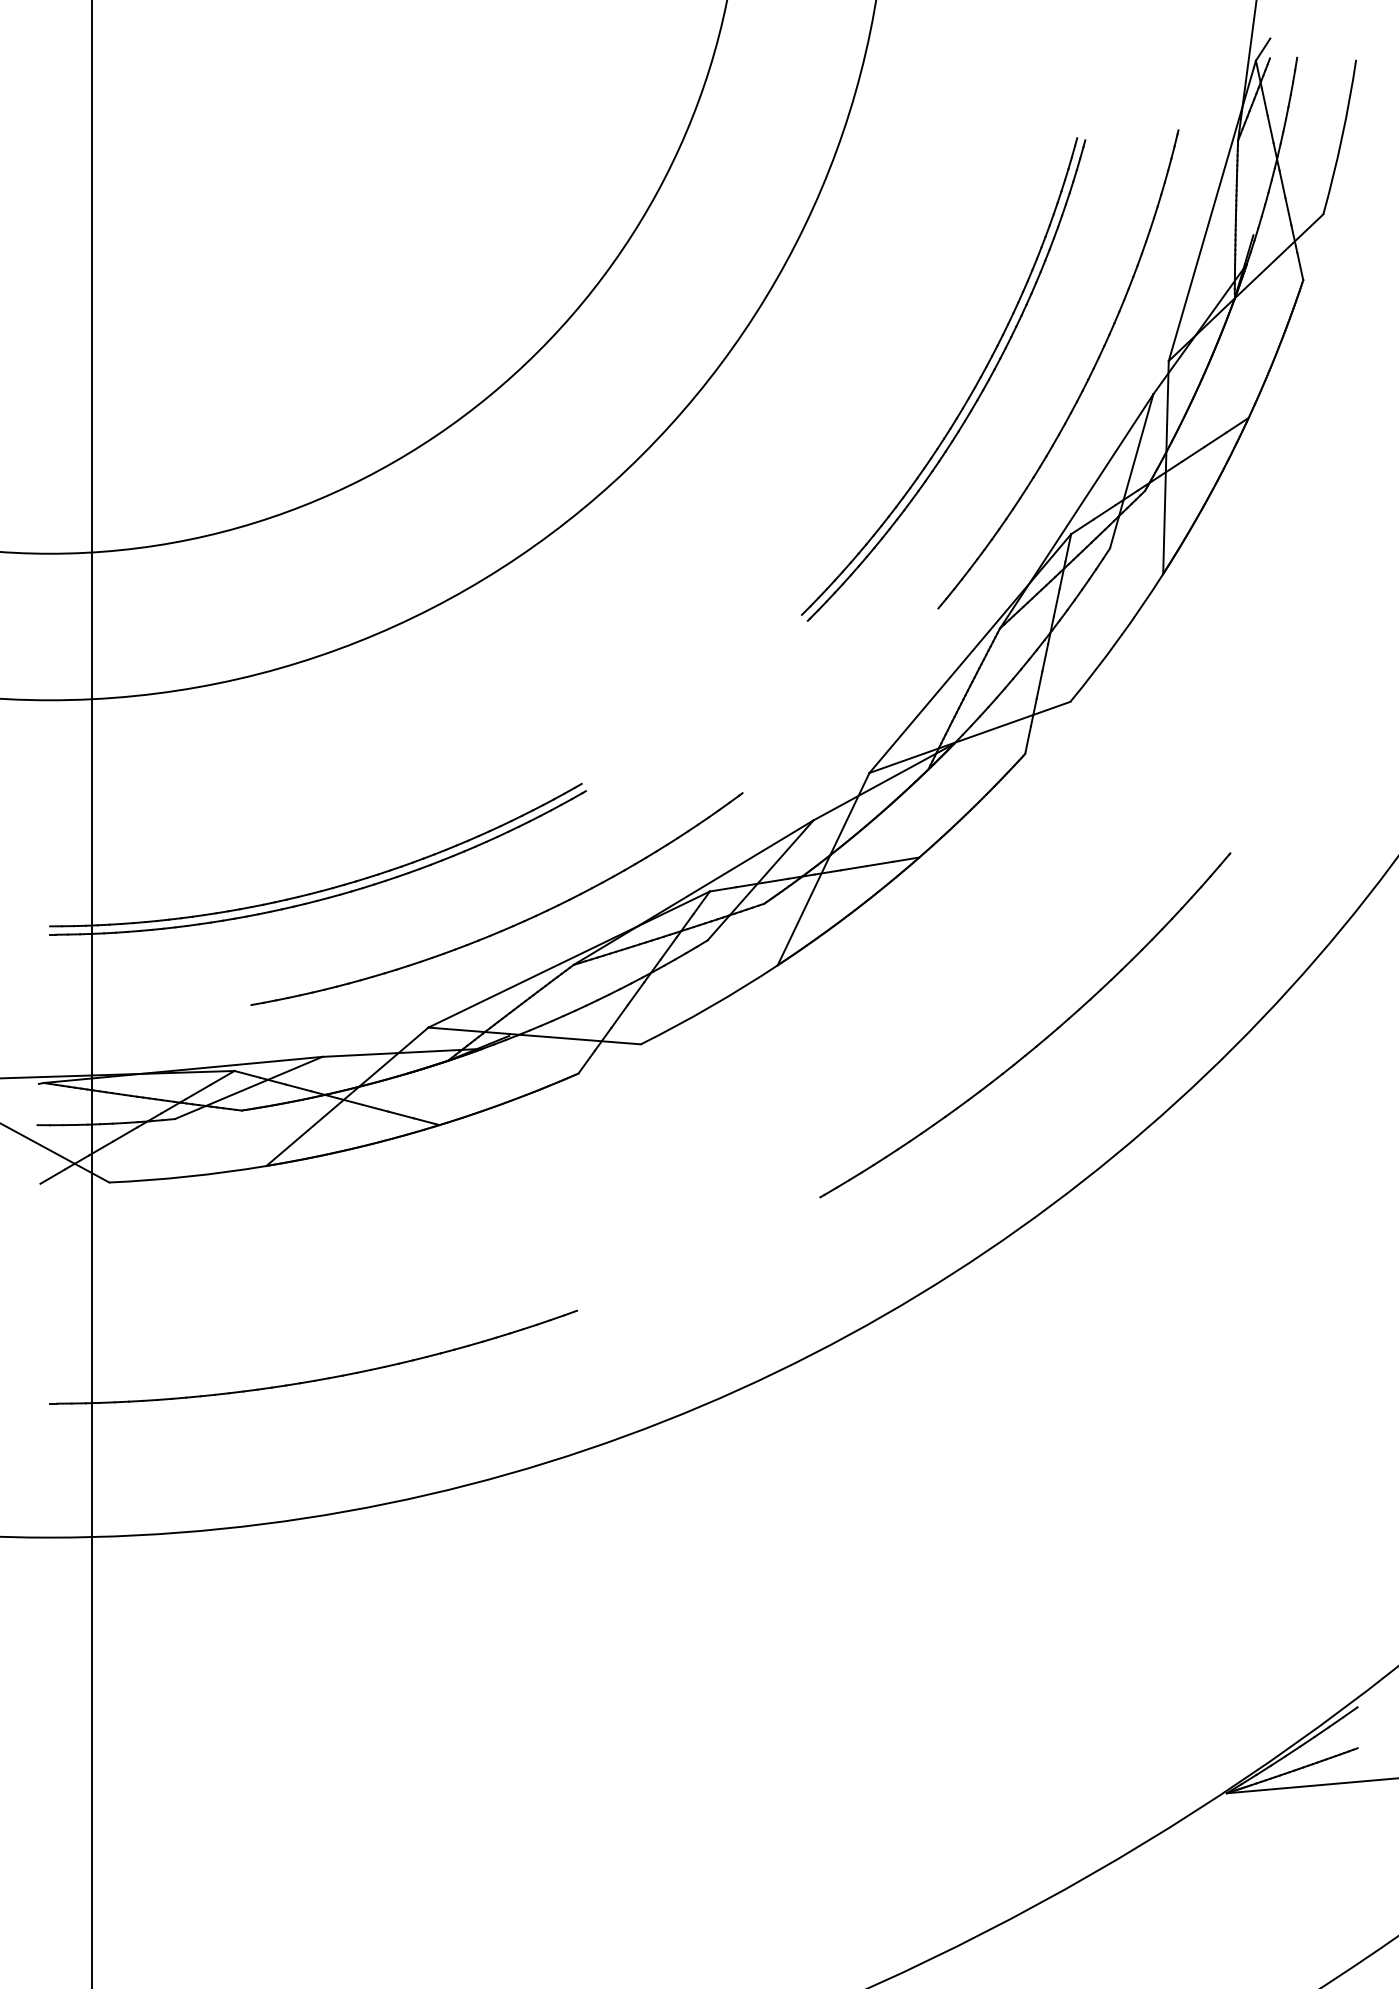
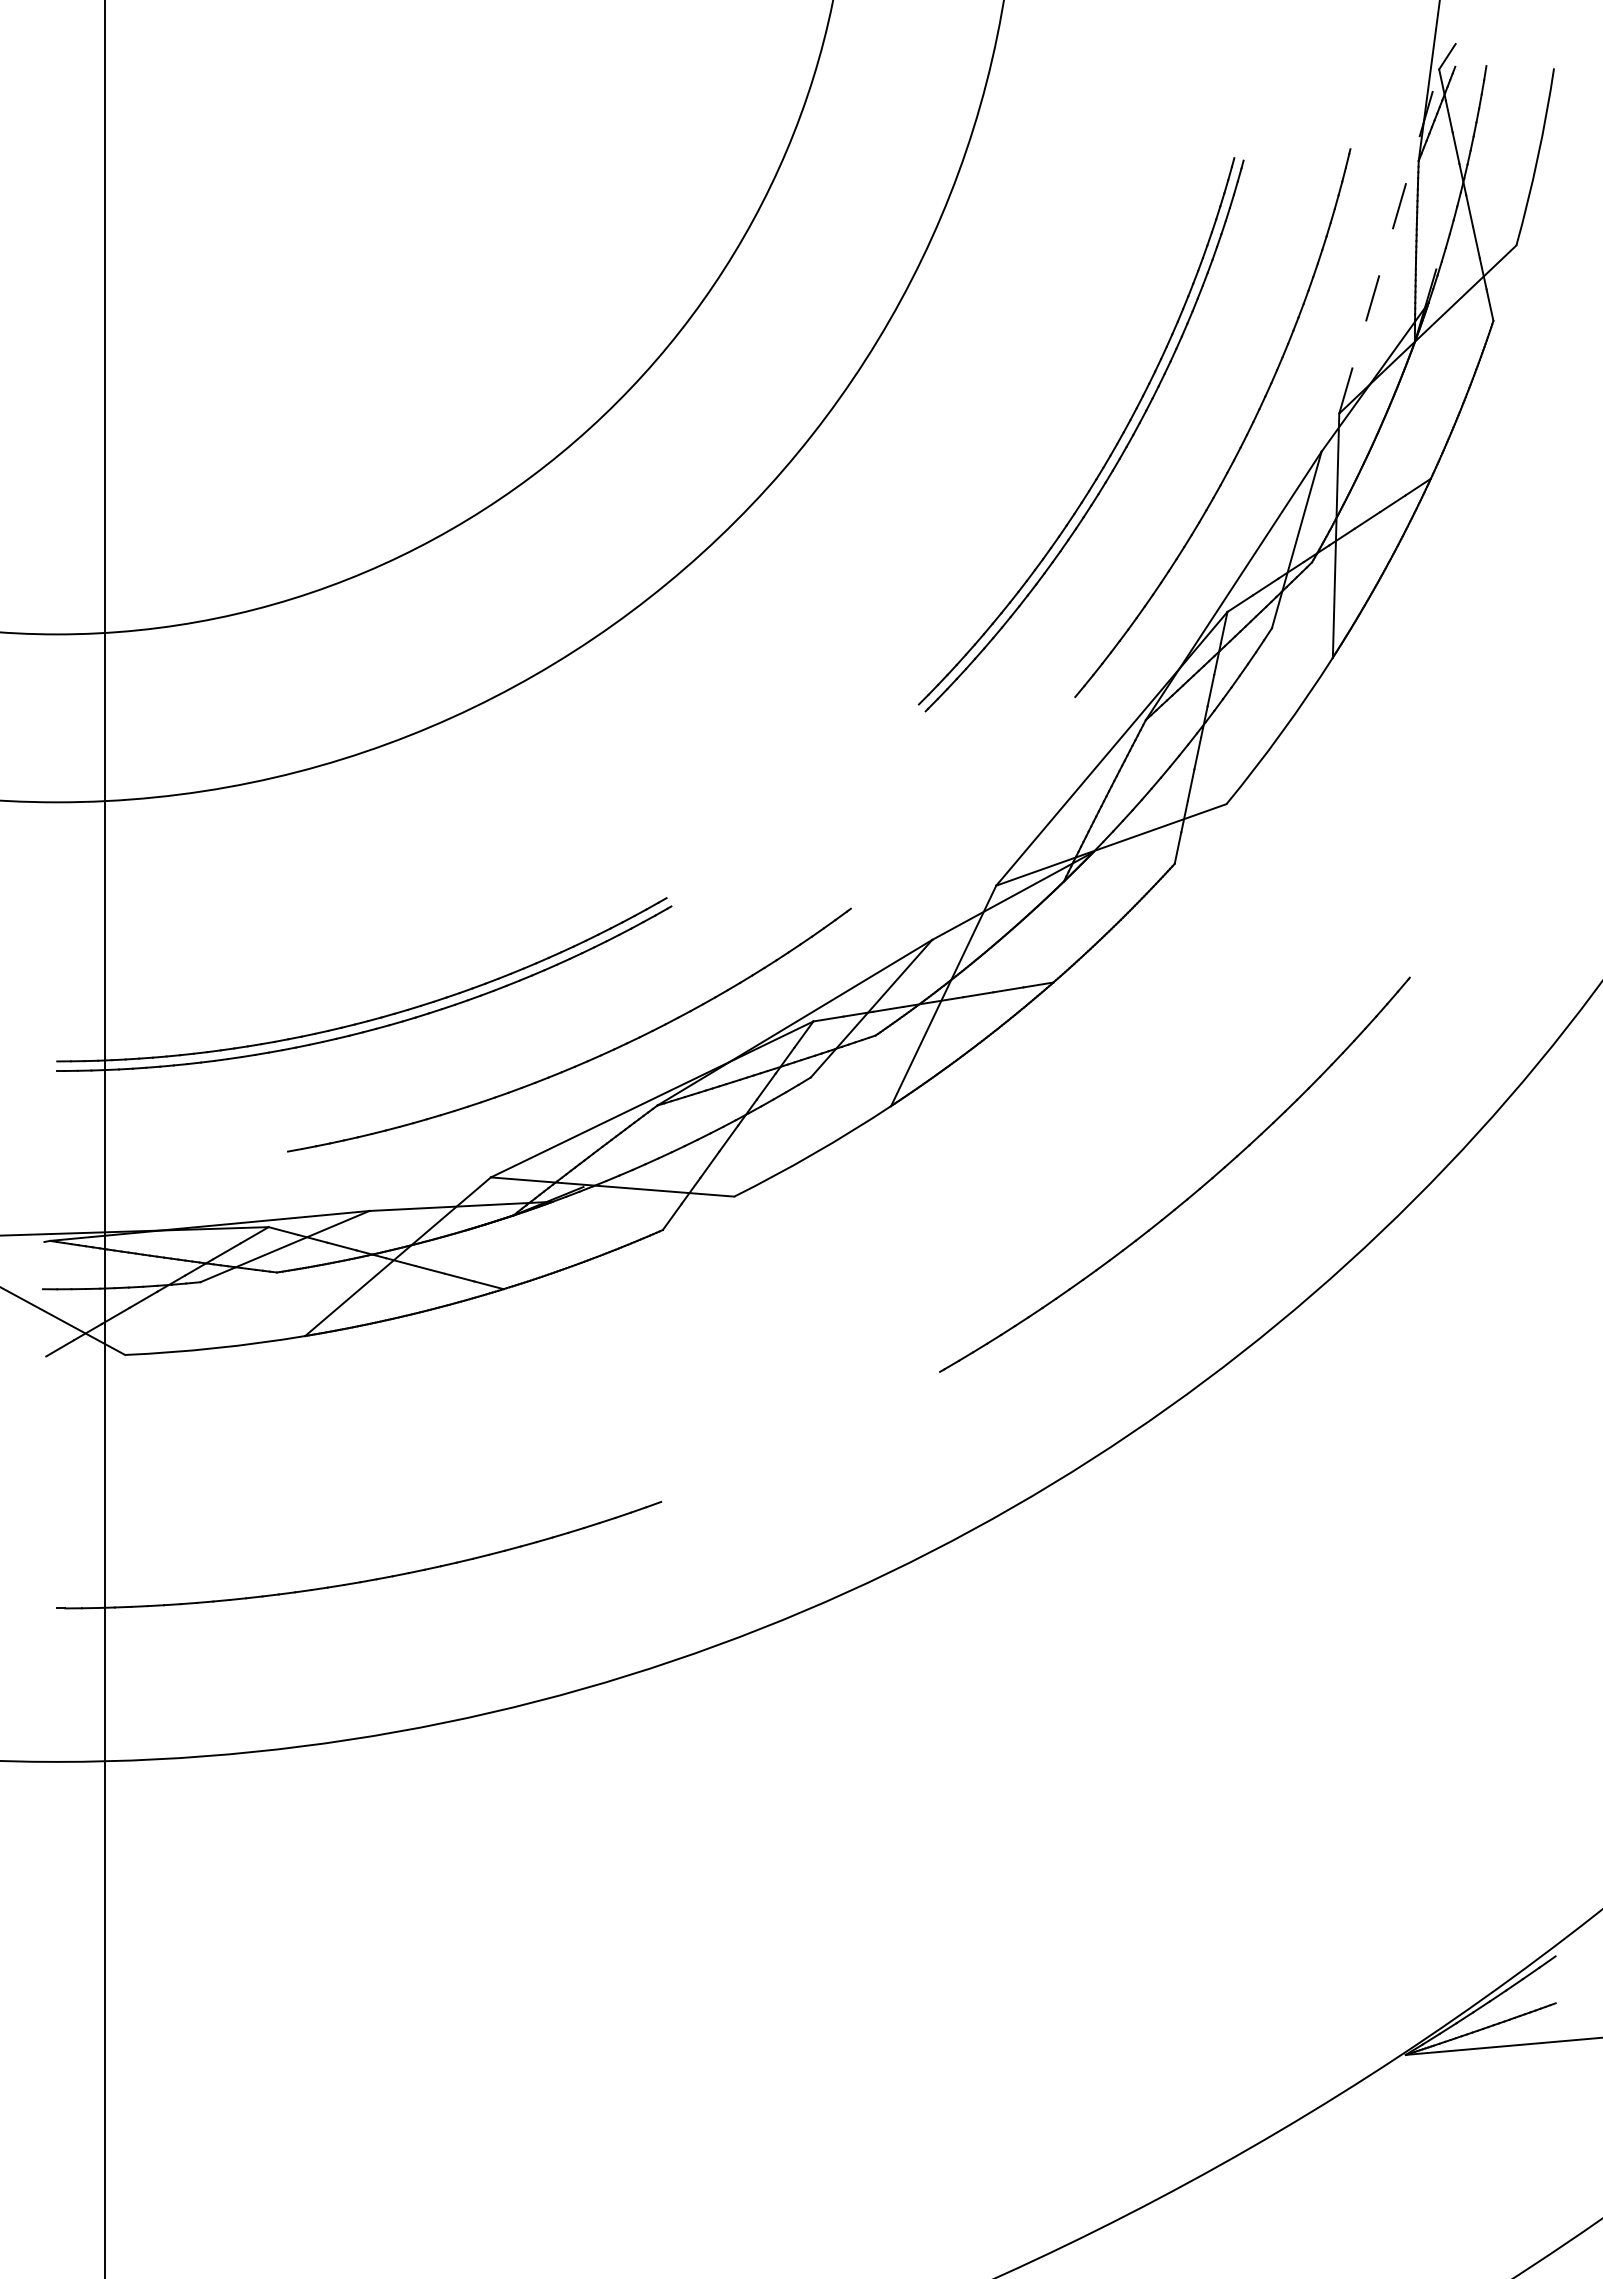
line: (1212, 210) -> (1389, 241), solid -> dashed

